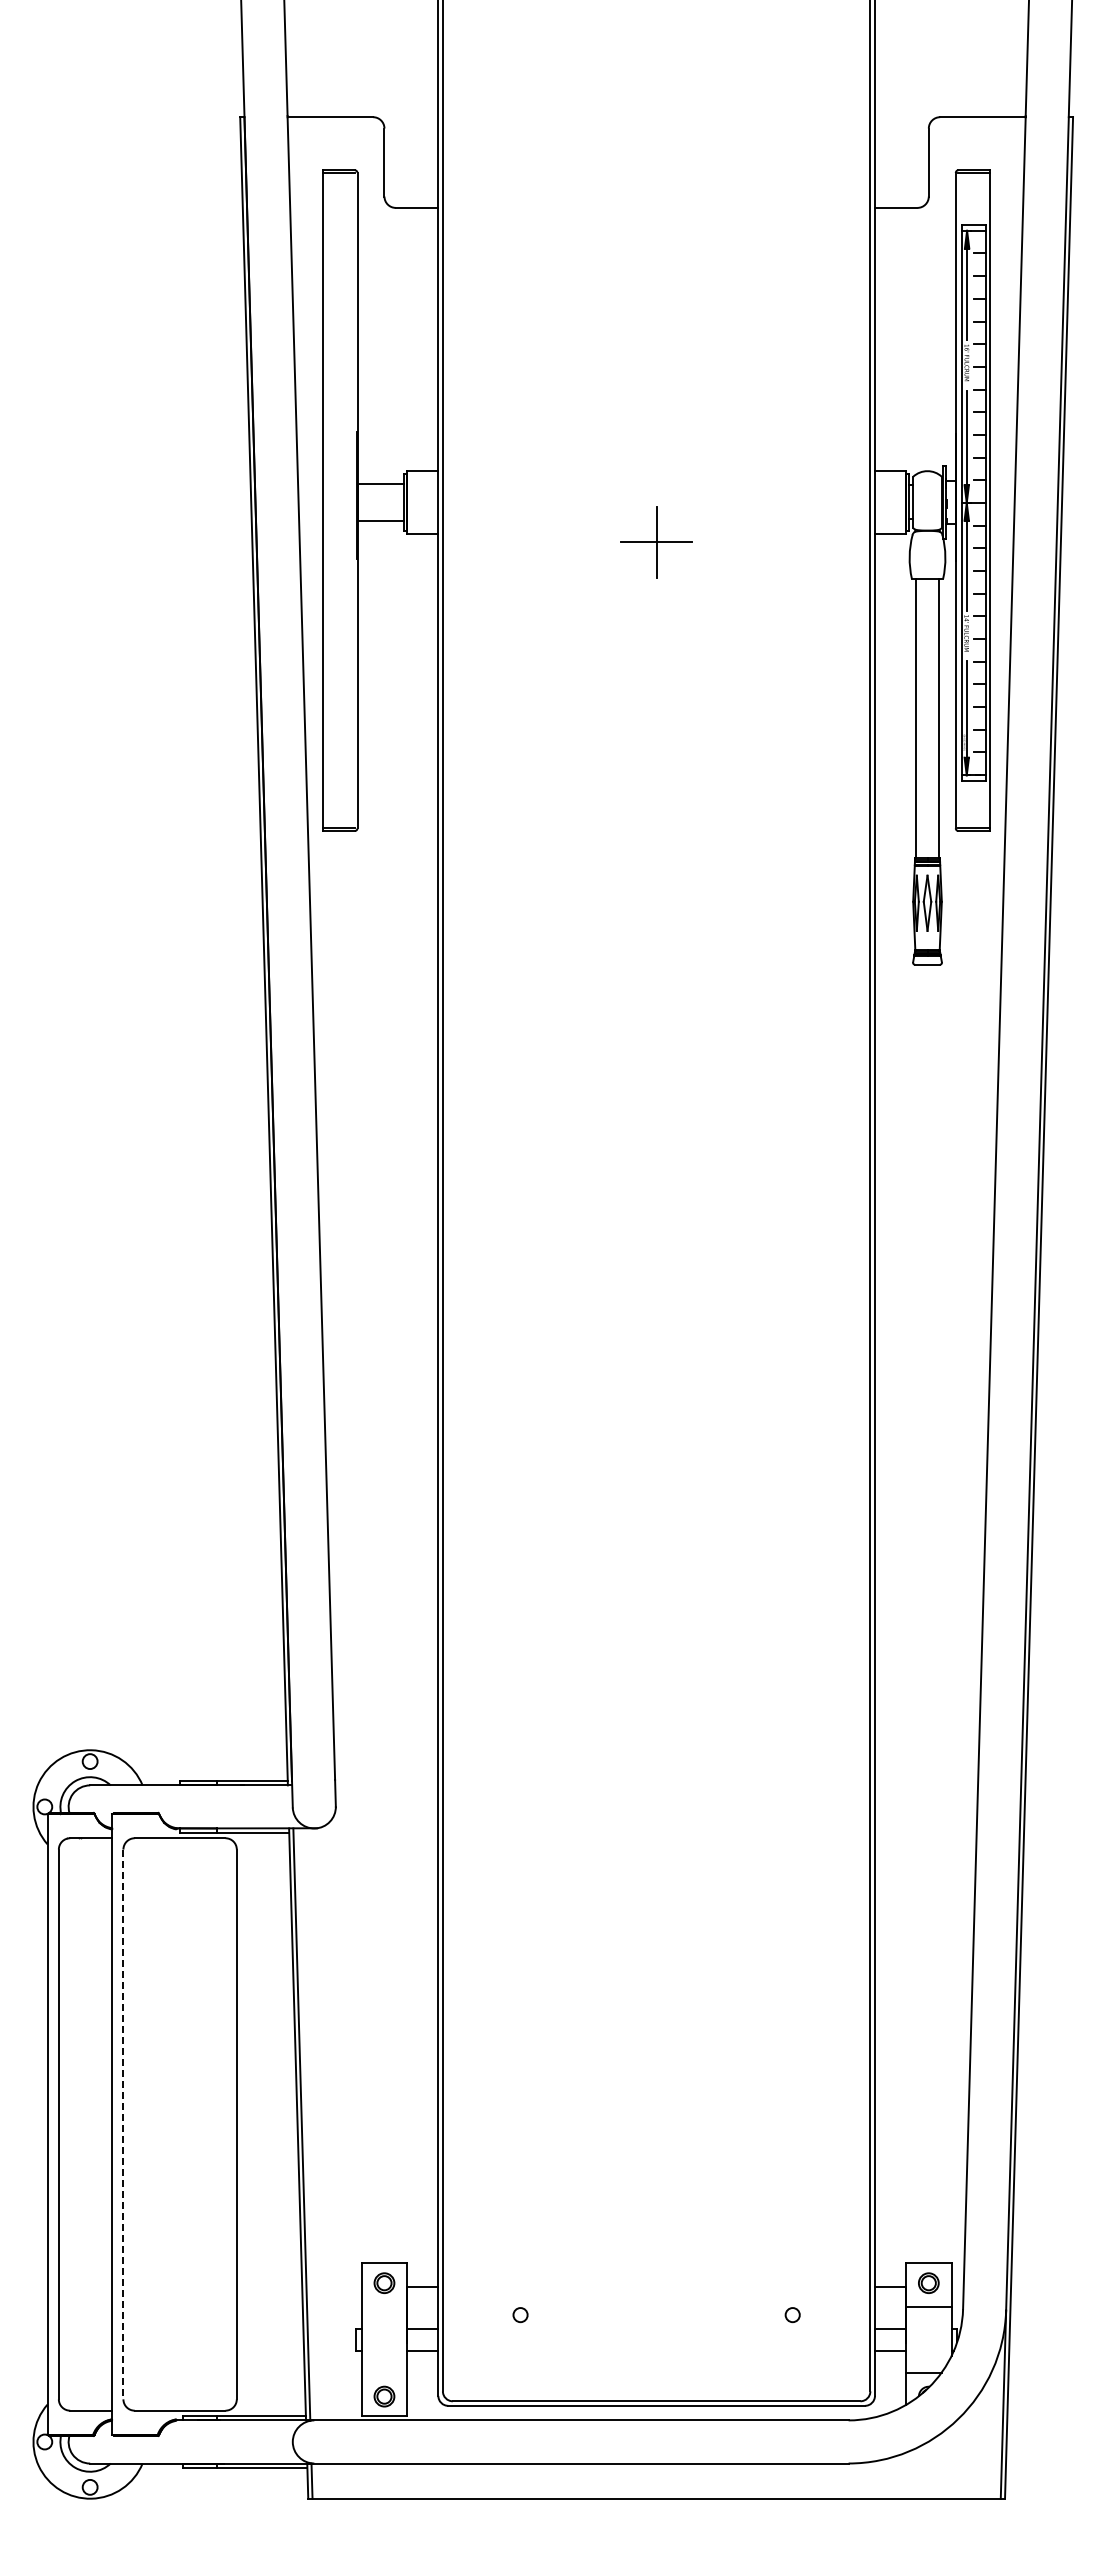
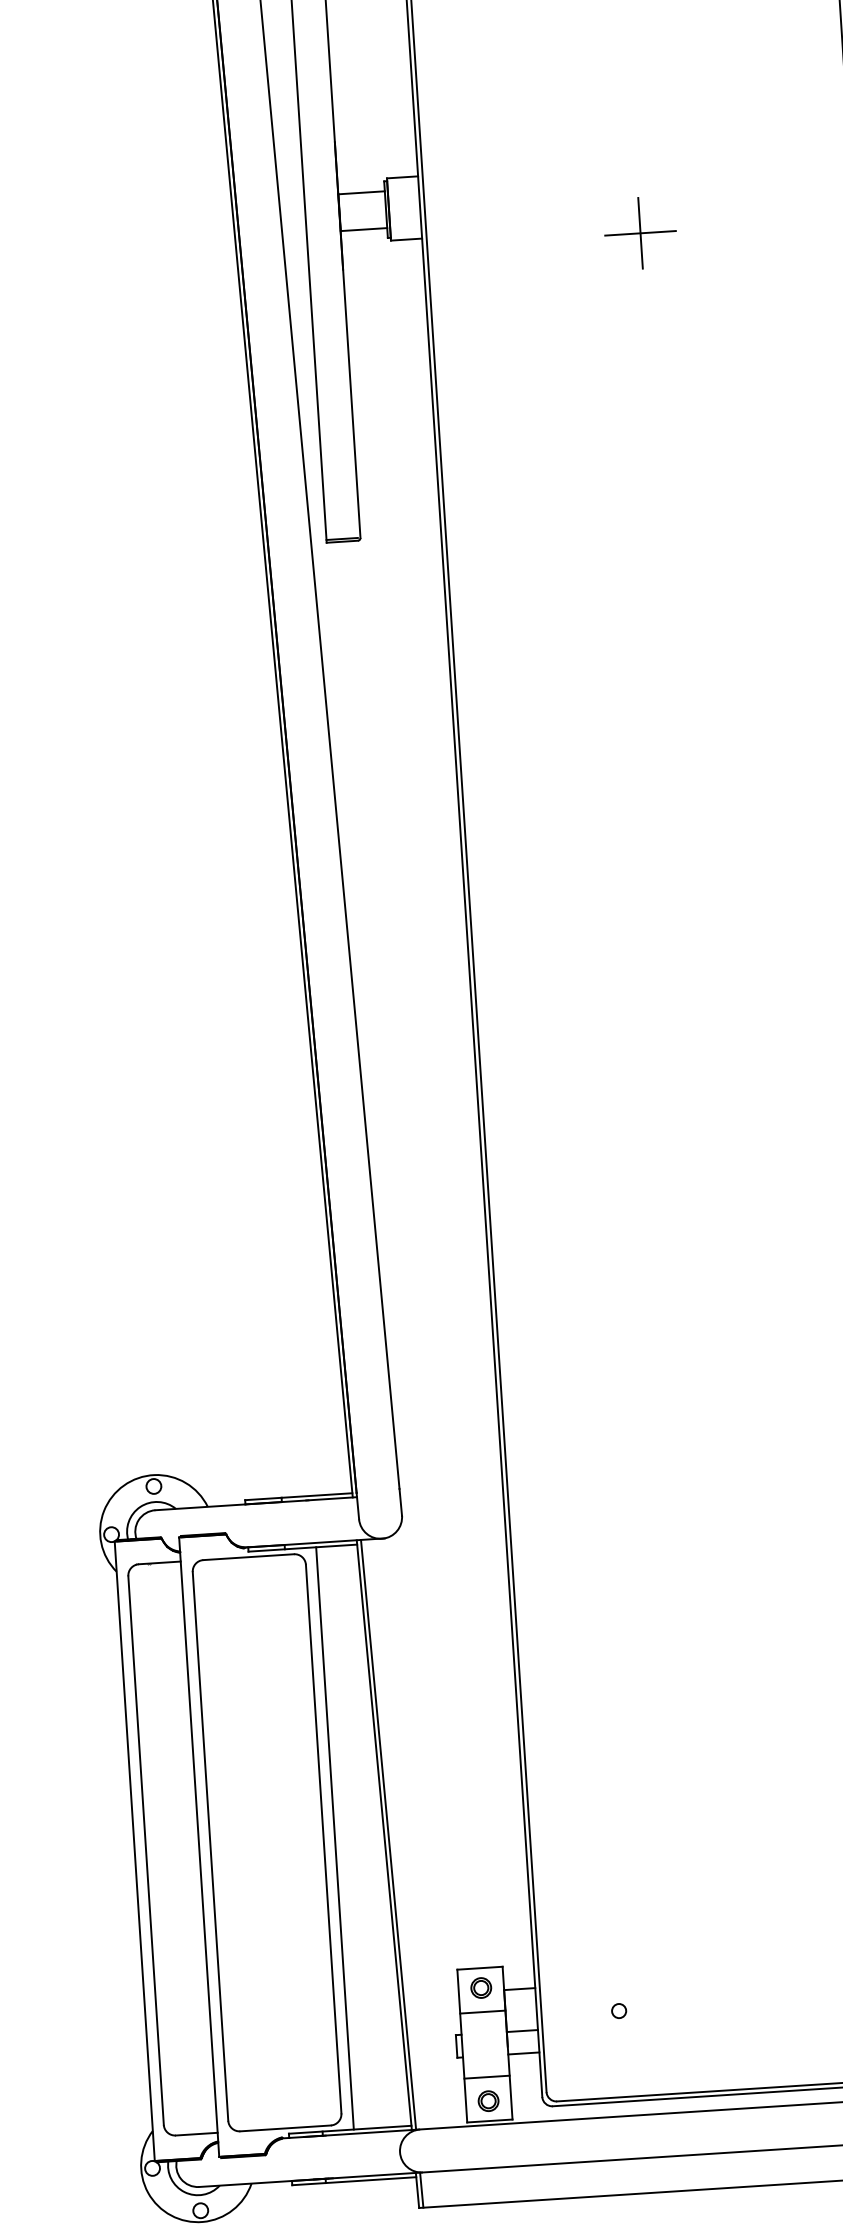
line: (123, 2124) -> (210, 1846), dashed -> solid
line: (248, 2124) -> (335, 1838), added
line: (384, 2307) -> (482, 2012), added
line: (384, 2372) -> (487, 2077), added

